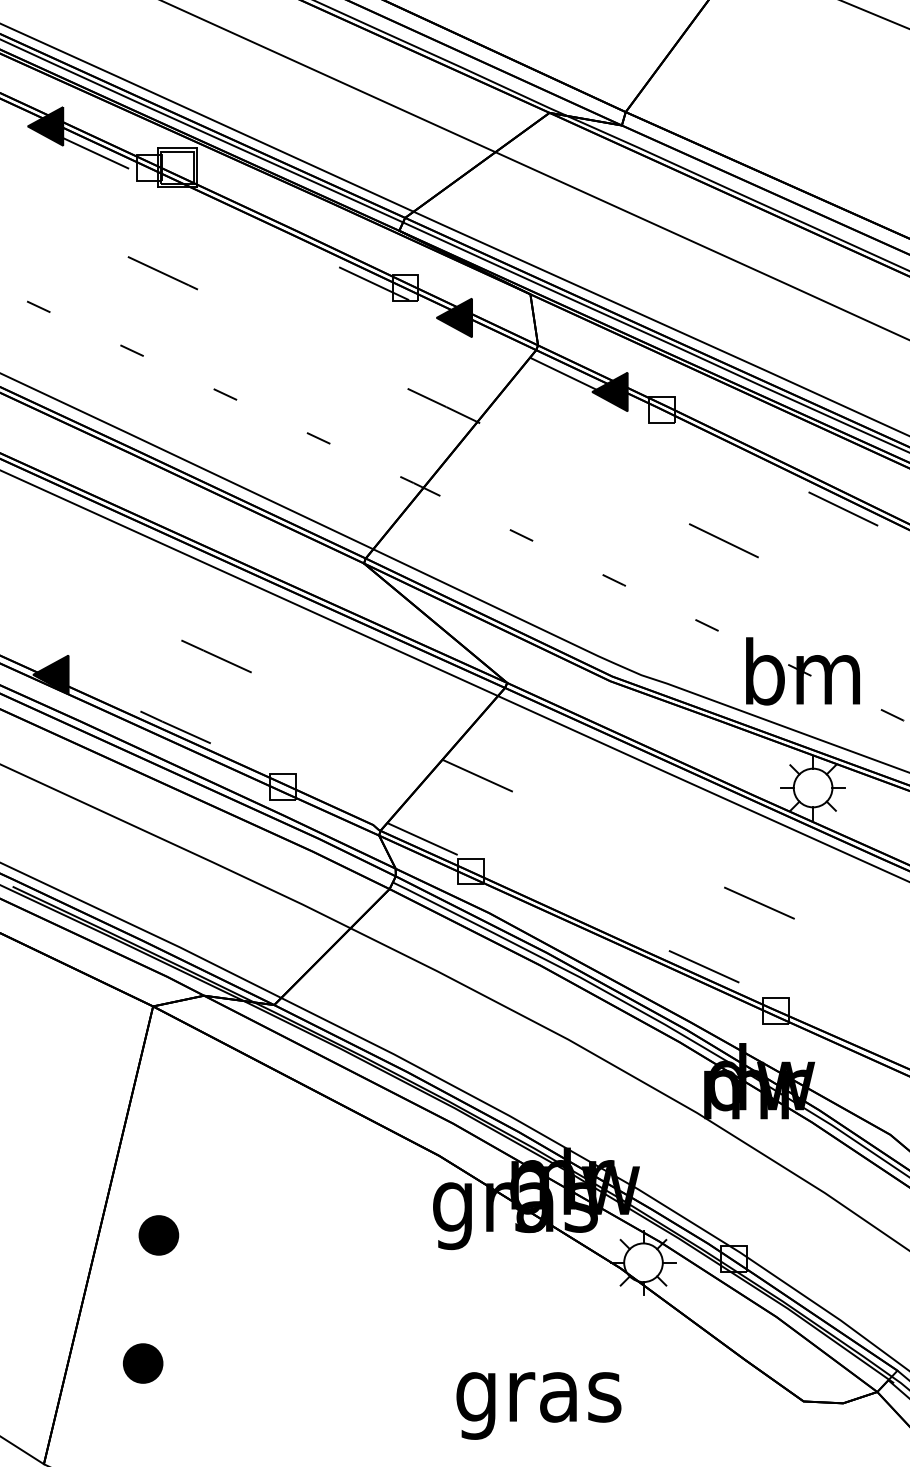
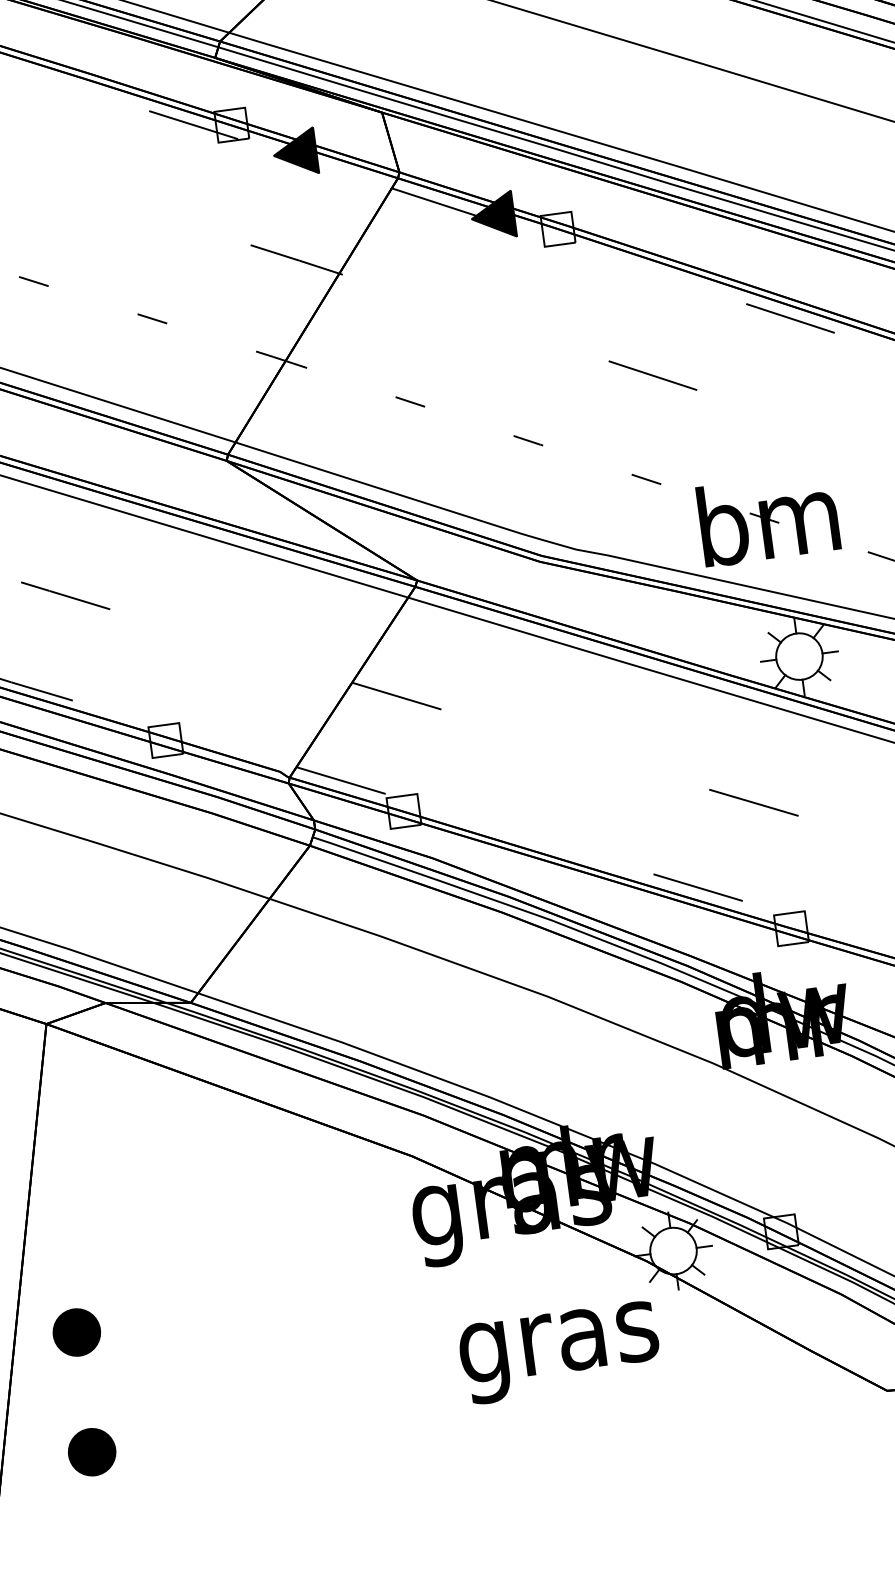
part: (158, 1235) -> (76, 1332), moved
text: (538, 1405) -> (559, 1352), moved

